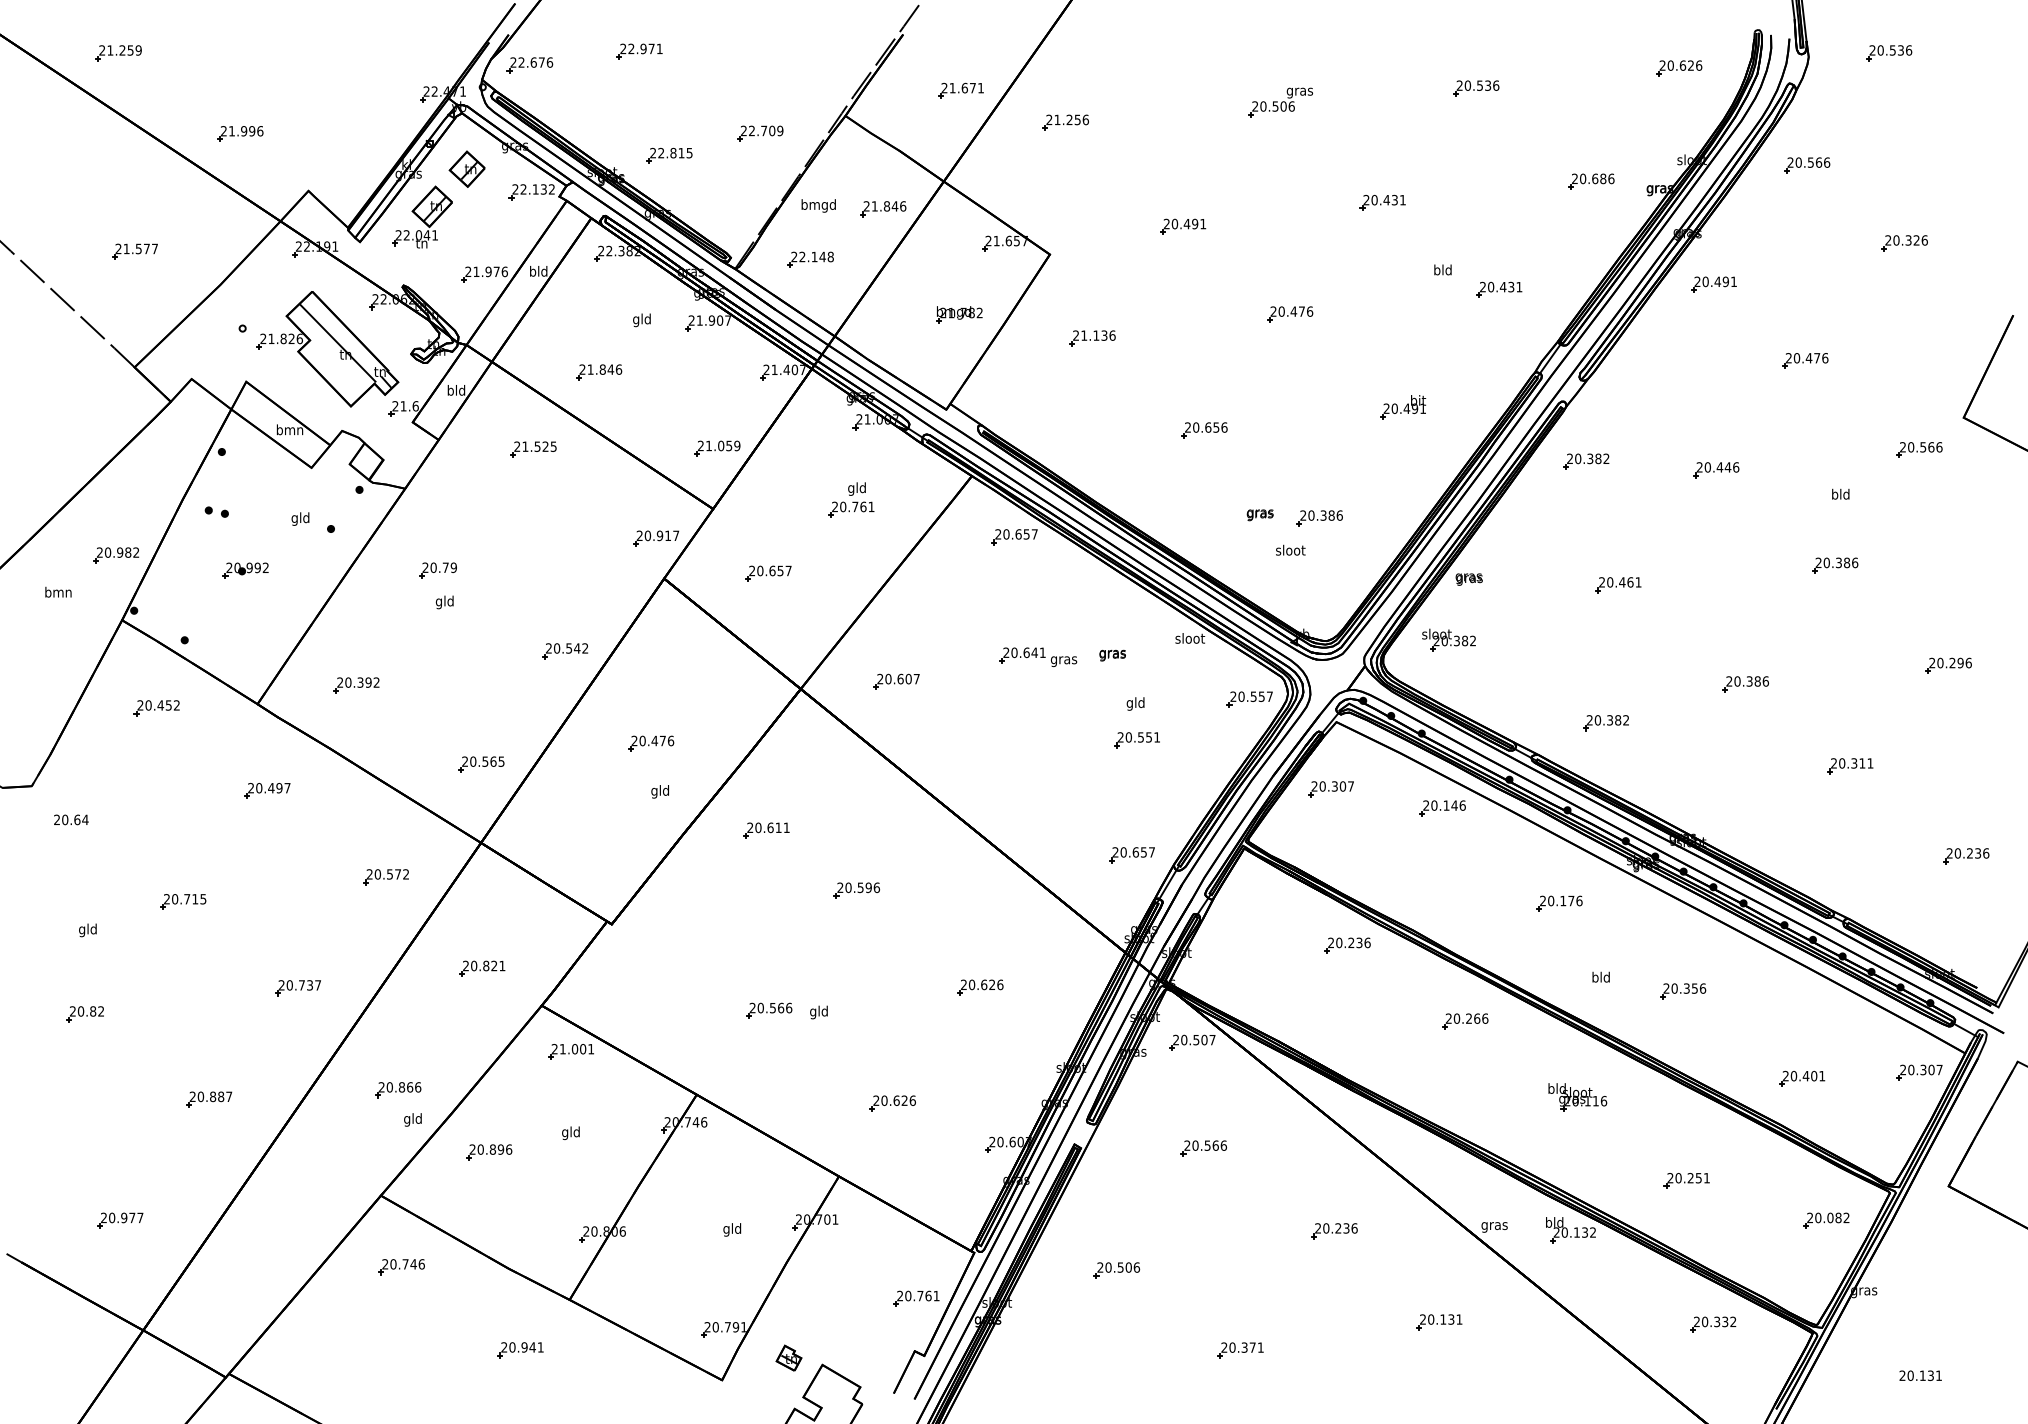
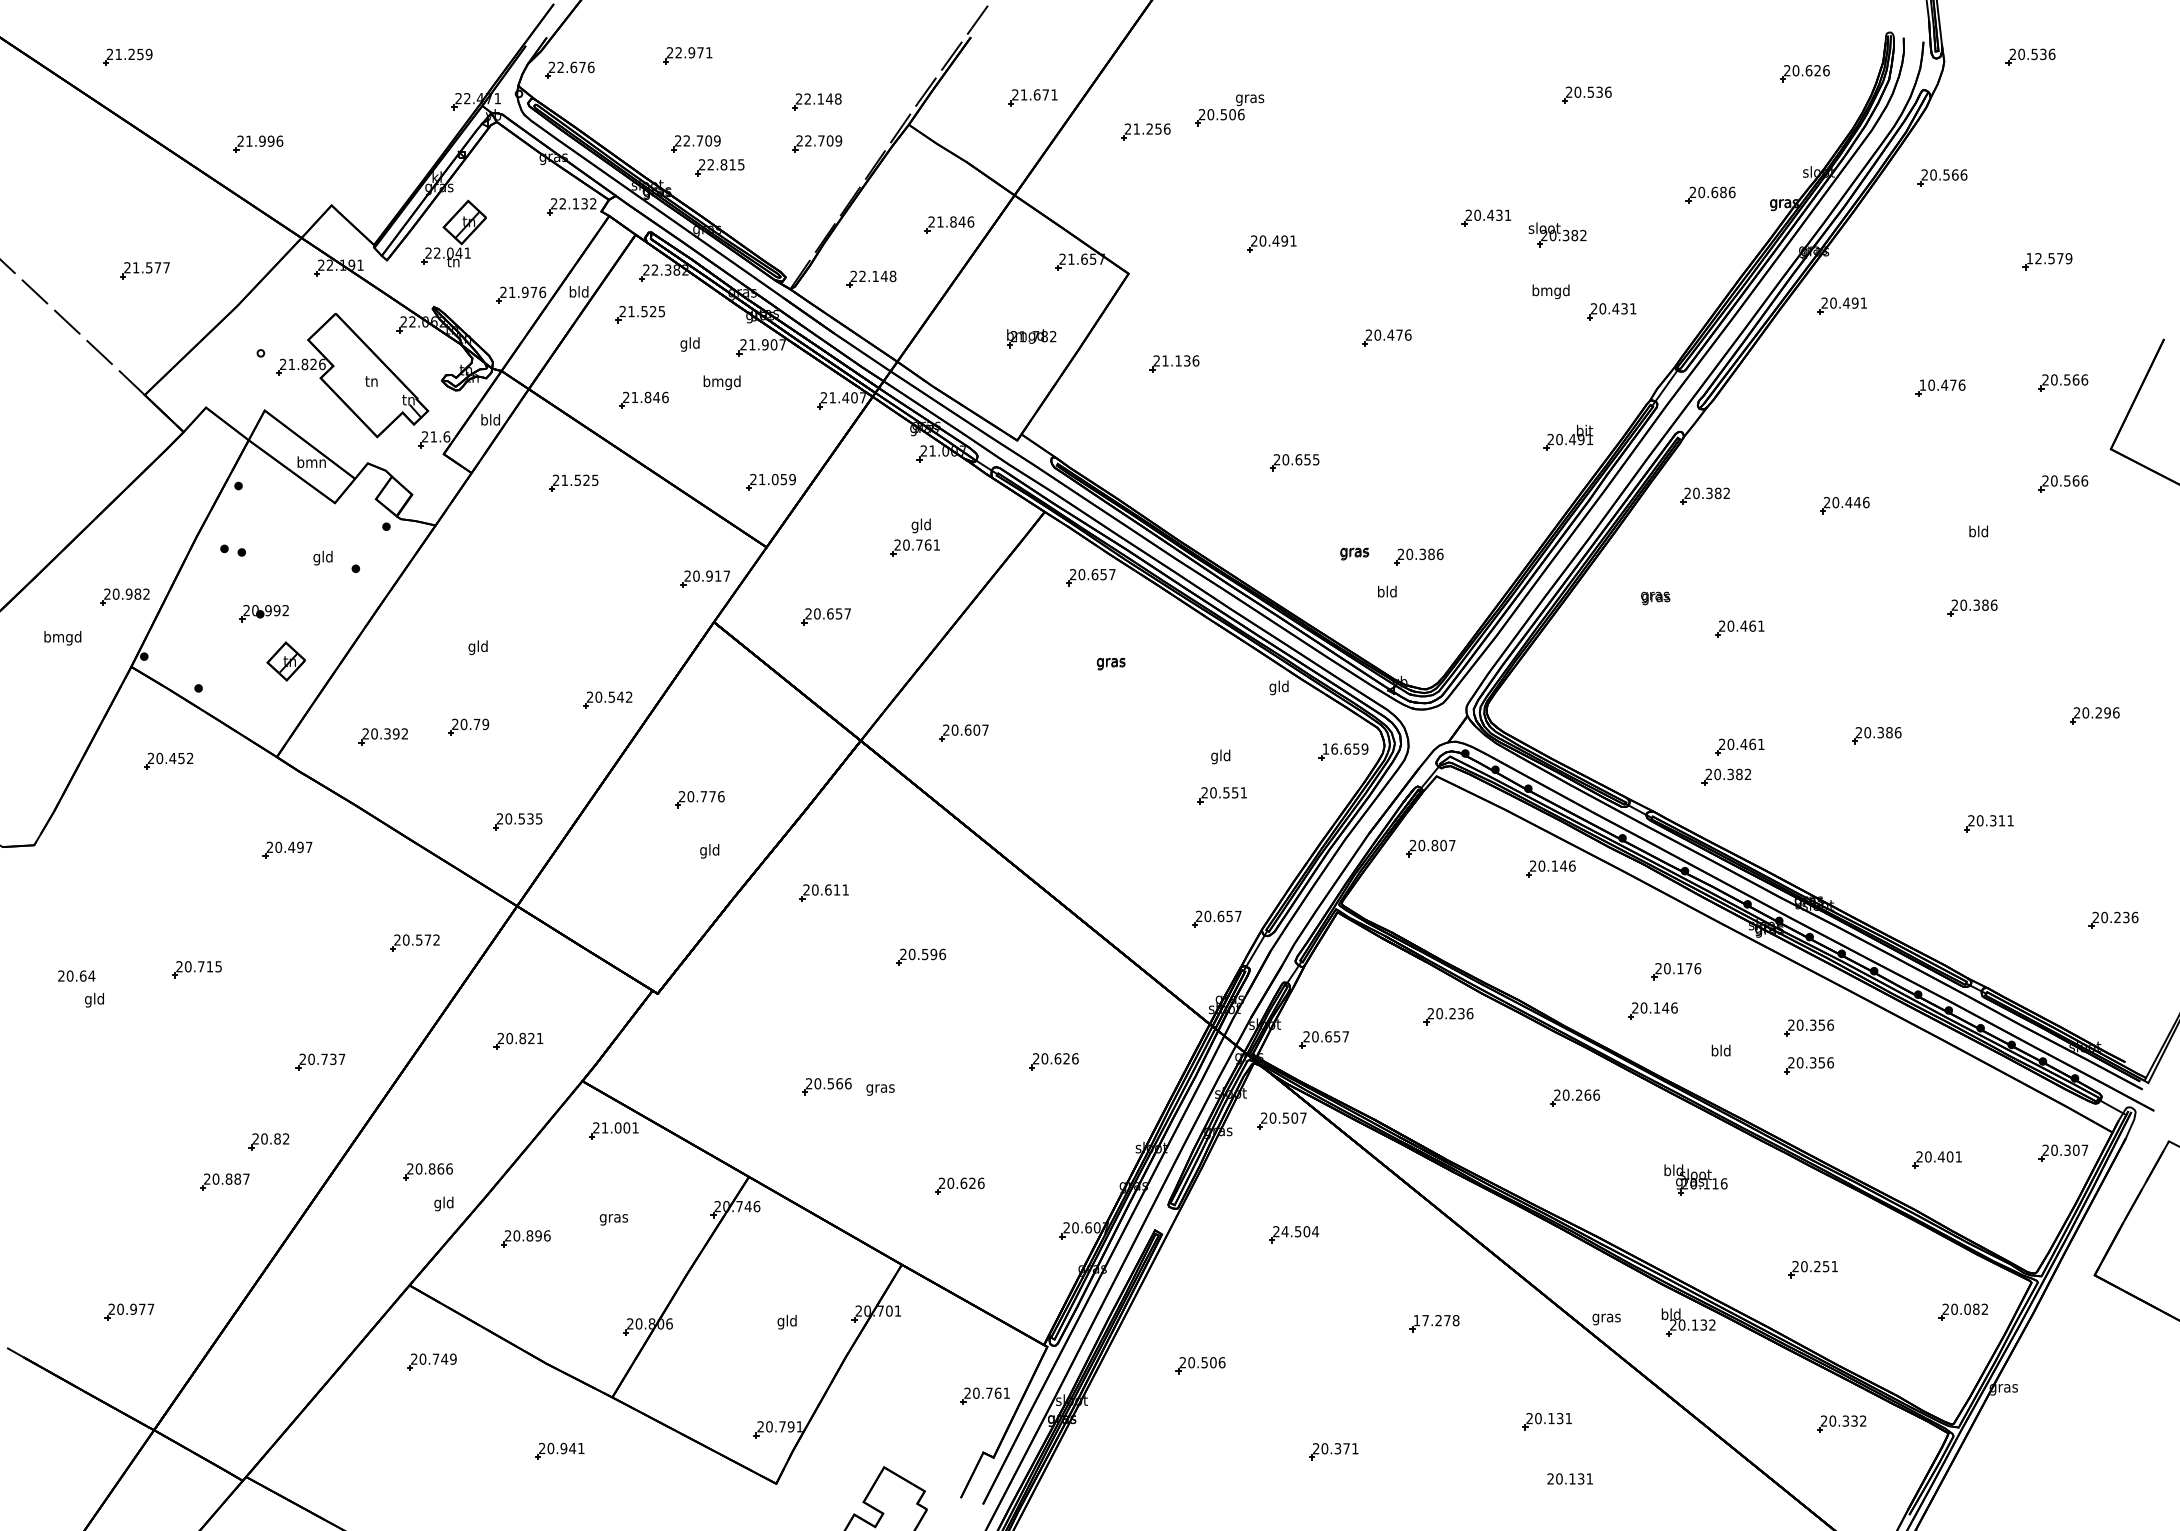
part: (759, 94) -> (816, 101), added
part: (1280, 102) -> (1229, 110), moved
part: (647, 133) -> (696, 143), added
part: (466, 168) -> (285, 660), moved
text: (818, 205) -> (721, 382), moved
text: (1906, 240) -> (2049, 258), 20.326 -> 12.579
text: (1442, 271) -> (1550, 292), bld -> bmgd
part: (595, 292) -> (640, 314), added
line: (337, 343) -> (362, 369), removed
part: (1919, 355) -> (2063, 382), added
text: (1788, 358) -> (1922, 385), 20.476 -> 10.476
part: (1403, 407) -> (1568, 438), moved
text: (1224, 427) -> (1316, 459), 20.656 -> 20.655
text: (1290, 549) -> (1387, 590), sloot -> bld
part: (437, 570) -> (468, 727), moved
text: (1468, 579) -> (1654, 598), moved
text: (58, 593) -> (62, 638), bmn -> bmgd
text: (1190, 639) -> (1279, 687), sloot -> gld
part: (1448, 639) -> (1557, 233), moved
text: (1112, 655) -> (1110, 663), moved
part: (1038, 656) -> (1116, 705), removed
part: (1618, 695) -> (1739, 747), added
text: (1251, 696) -> (1345, 748), 20.557 -> 16.659
text: (654, 740) -> (703, 796), 20.476 -> 20.776
text: (493, 761) -> (530, 818), 20.565 -> 20.535
text: (1334, 786) -> (1434, 845), 20.307 -> 20.807
text: (71, 819) -> (76, 975), moved
part: (1537, 940) -> (1652, 1011), added
part: (1683, 956) -> (1809, 1028), added
part: (1231, 967) -> (1323, 1040), added
text: (819, 1012) -> (880, 1088), gld -> gras
part: (84, 1014) -> (268, 1142), moved
text: (571, 1133) -> (614, 1218), gld -> gras
text: (1209, 1145) -> (1300, 1231), 20.566 -> 24.504
text: (1336, 1228) -> (1436, 1320), 20.236 -> 17.278
text: (421, 1264) -> (453, 1359), 20.746 -> 20.749
part: (788, 1357) -> (847, 1459), removed
text: (1920, 1375) -> (1569, 1478), moved

